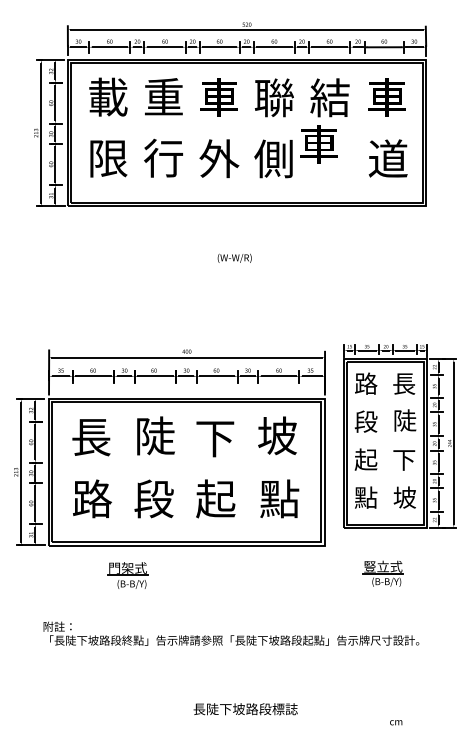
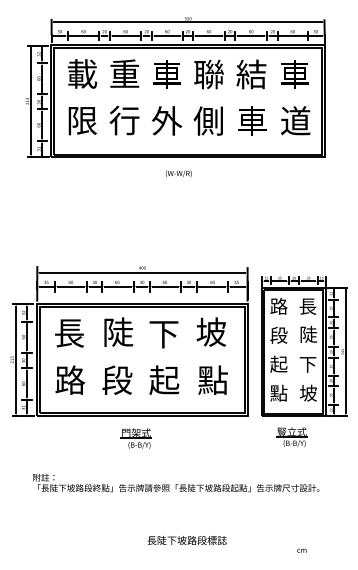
text: (319, 143) -> (252, 120), moved
text: (234, 257) -> (178, 173), moved
part: (399, 436) -> (304, 346), moved
part: (126, 575) -> (135, 438), moved

